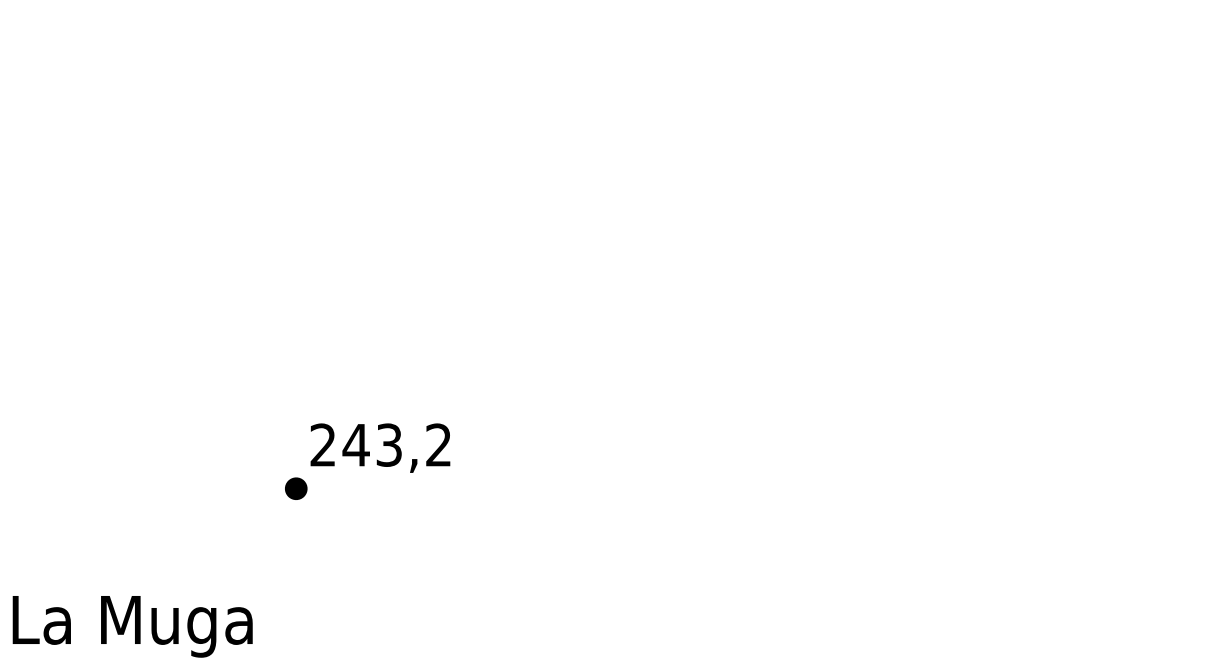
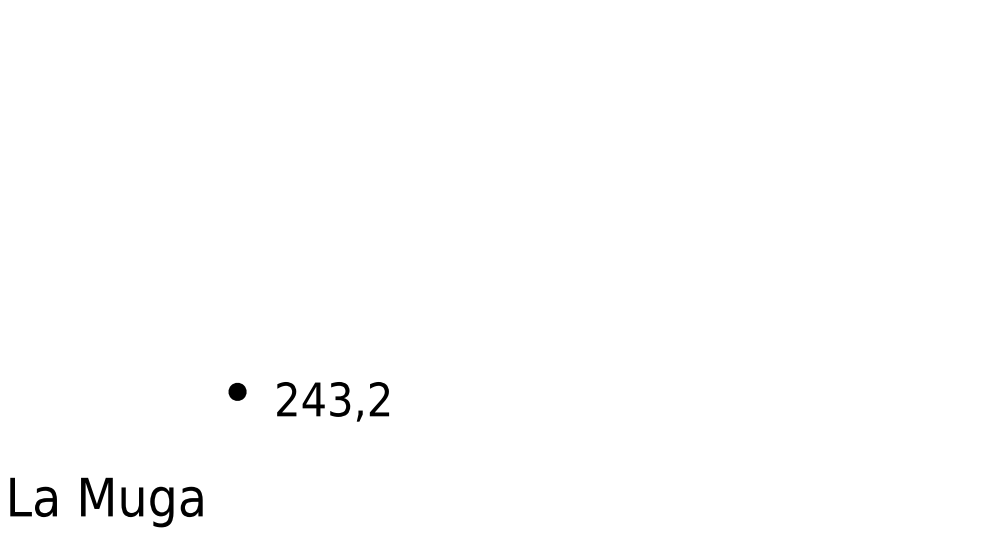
text: (380, 447) -> (333, 401), moved

